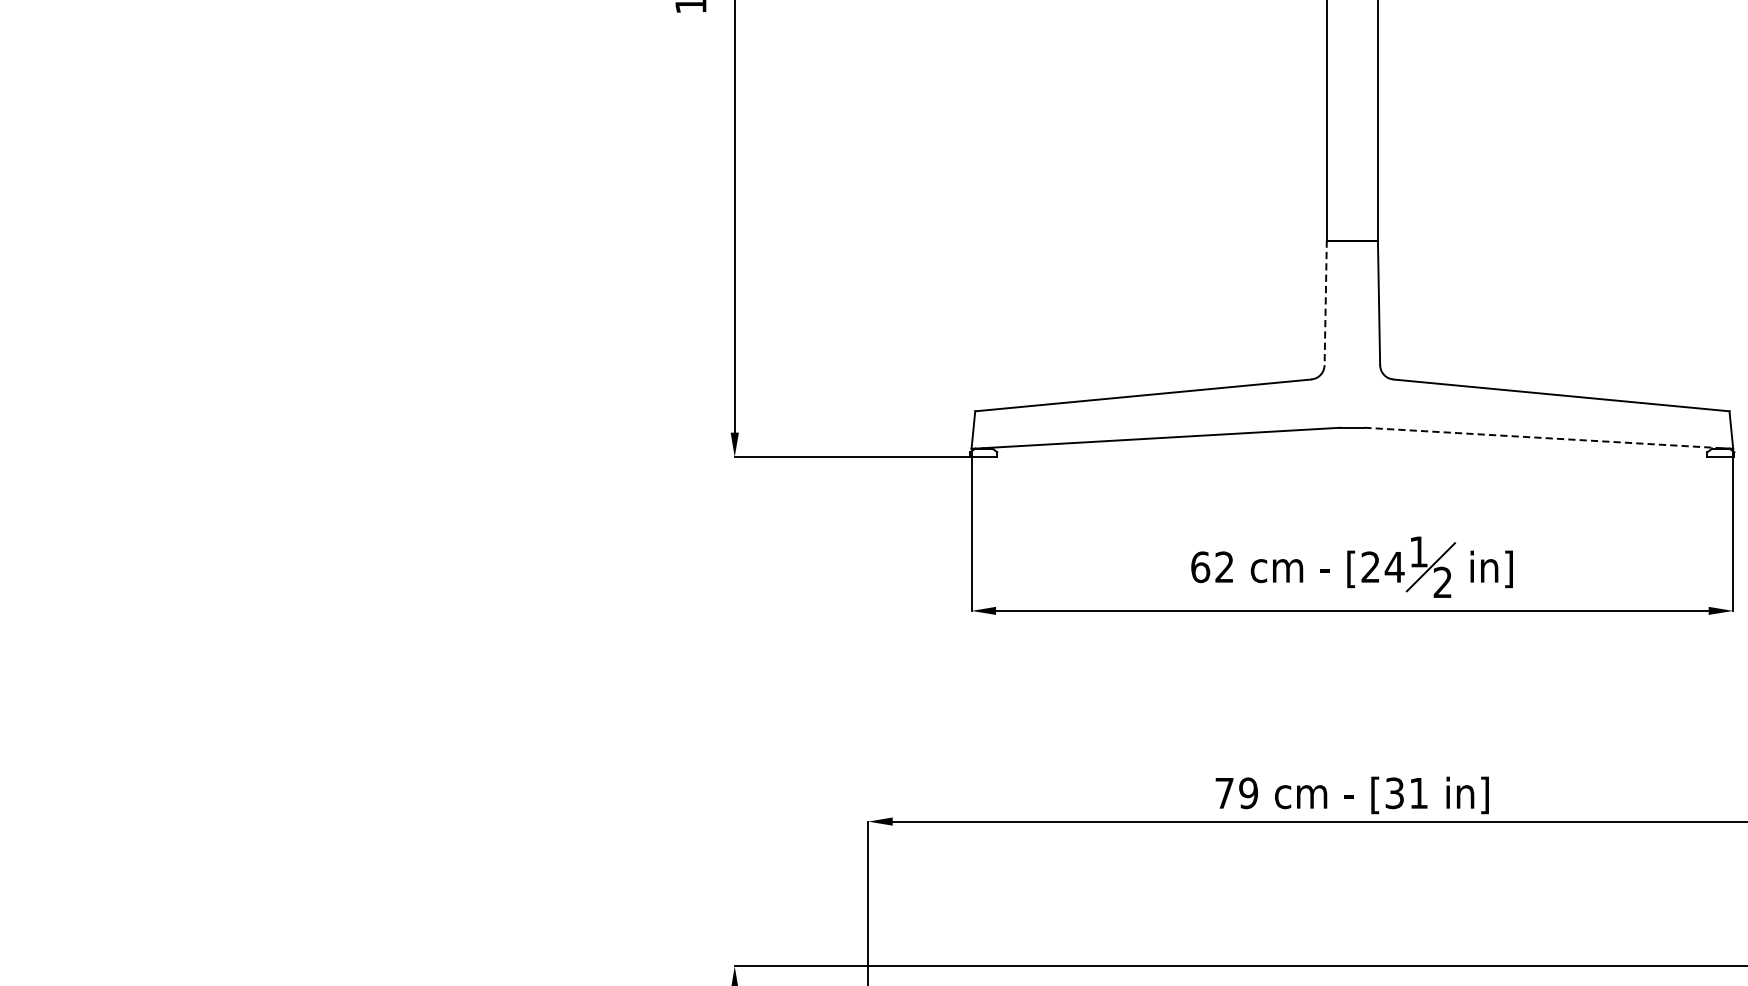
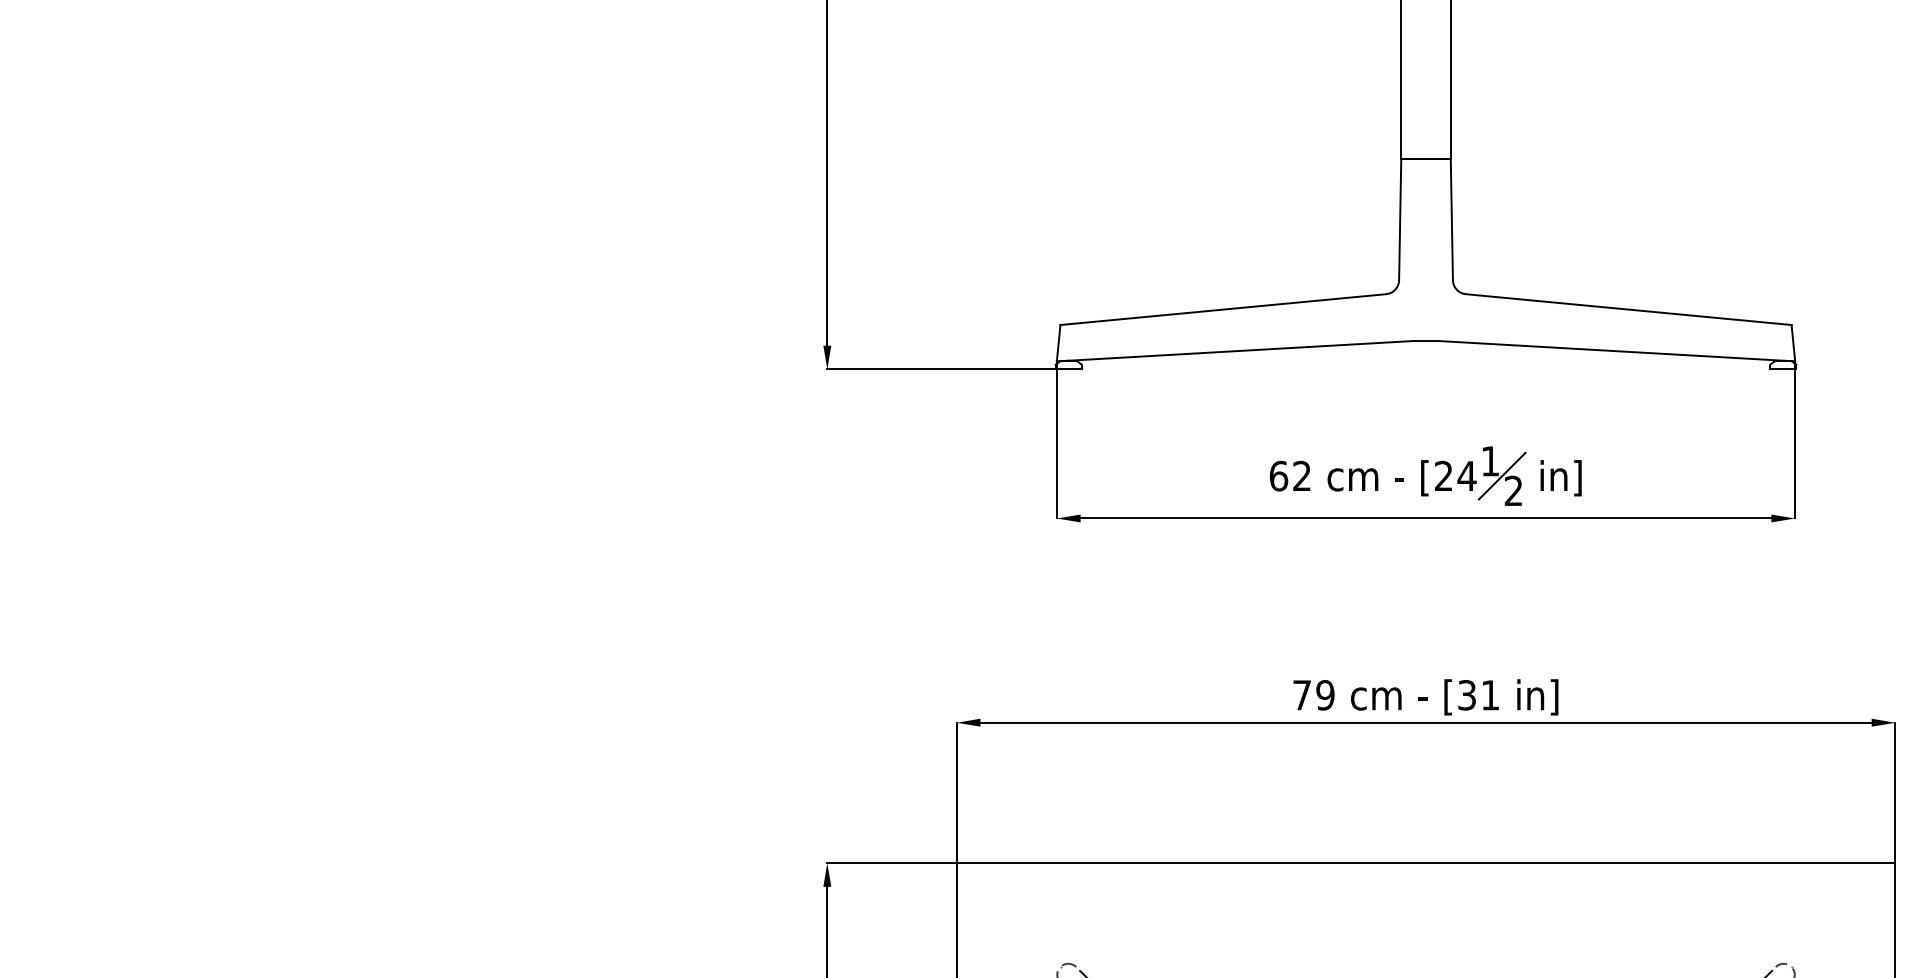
line: (1326, 303) -> (1400, 220), dashed -> solid
line: (1542, 437) -> (1610, 350), dashed -> solid

